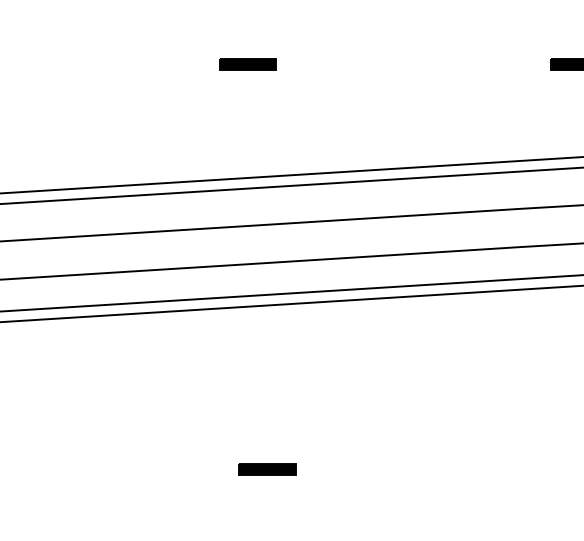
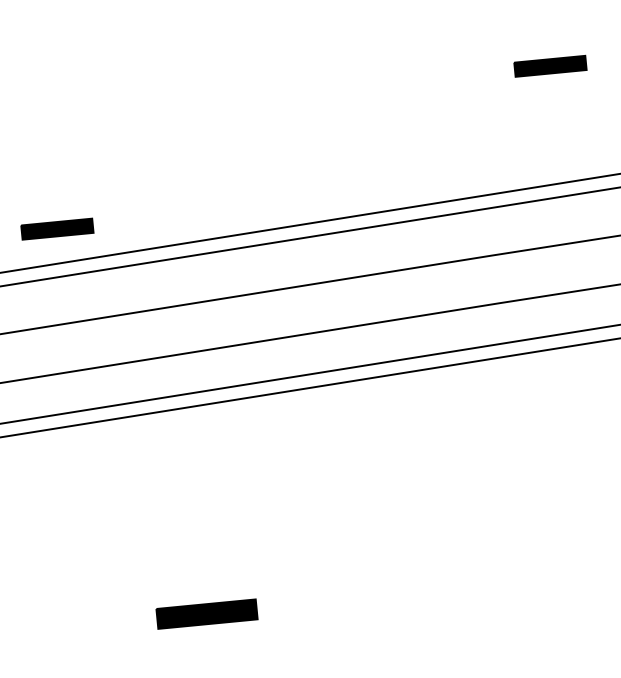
part: (247, 64) -> (56, 229), moved
part: (267, 469) -> (206, 614), size x1.4

